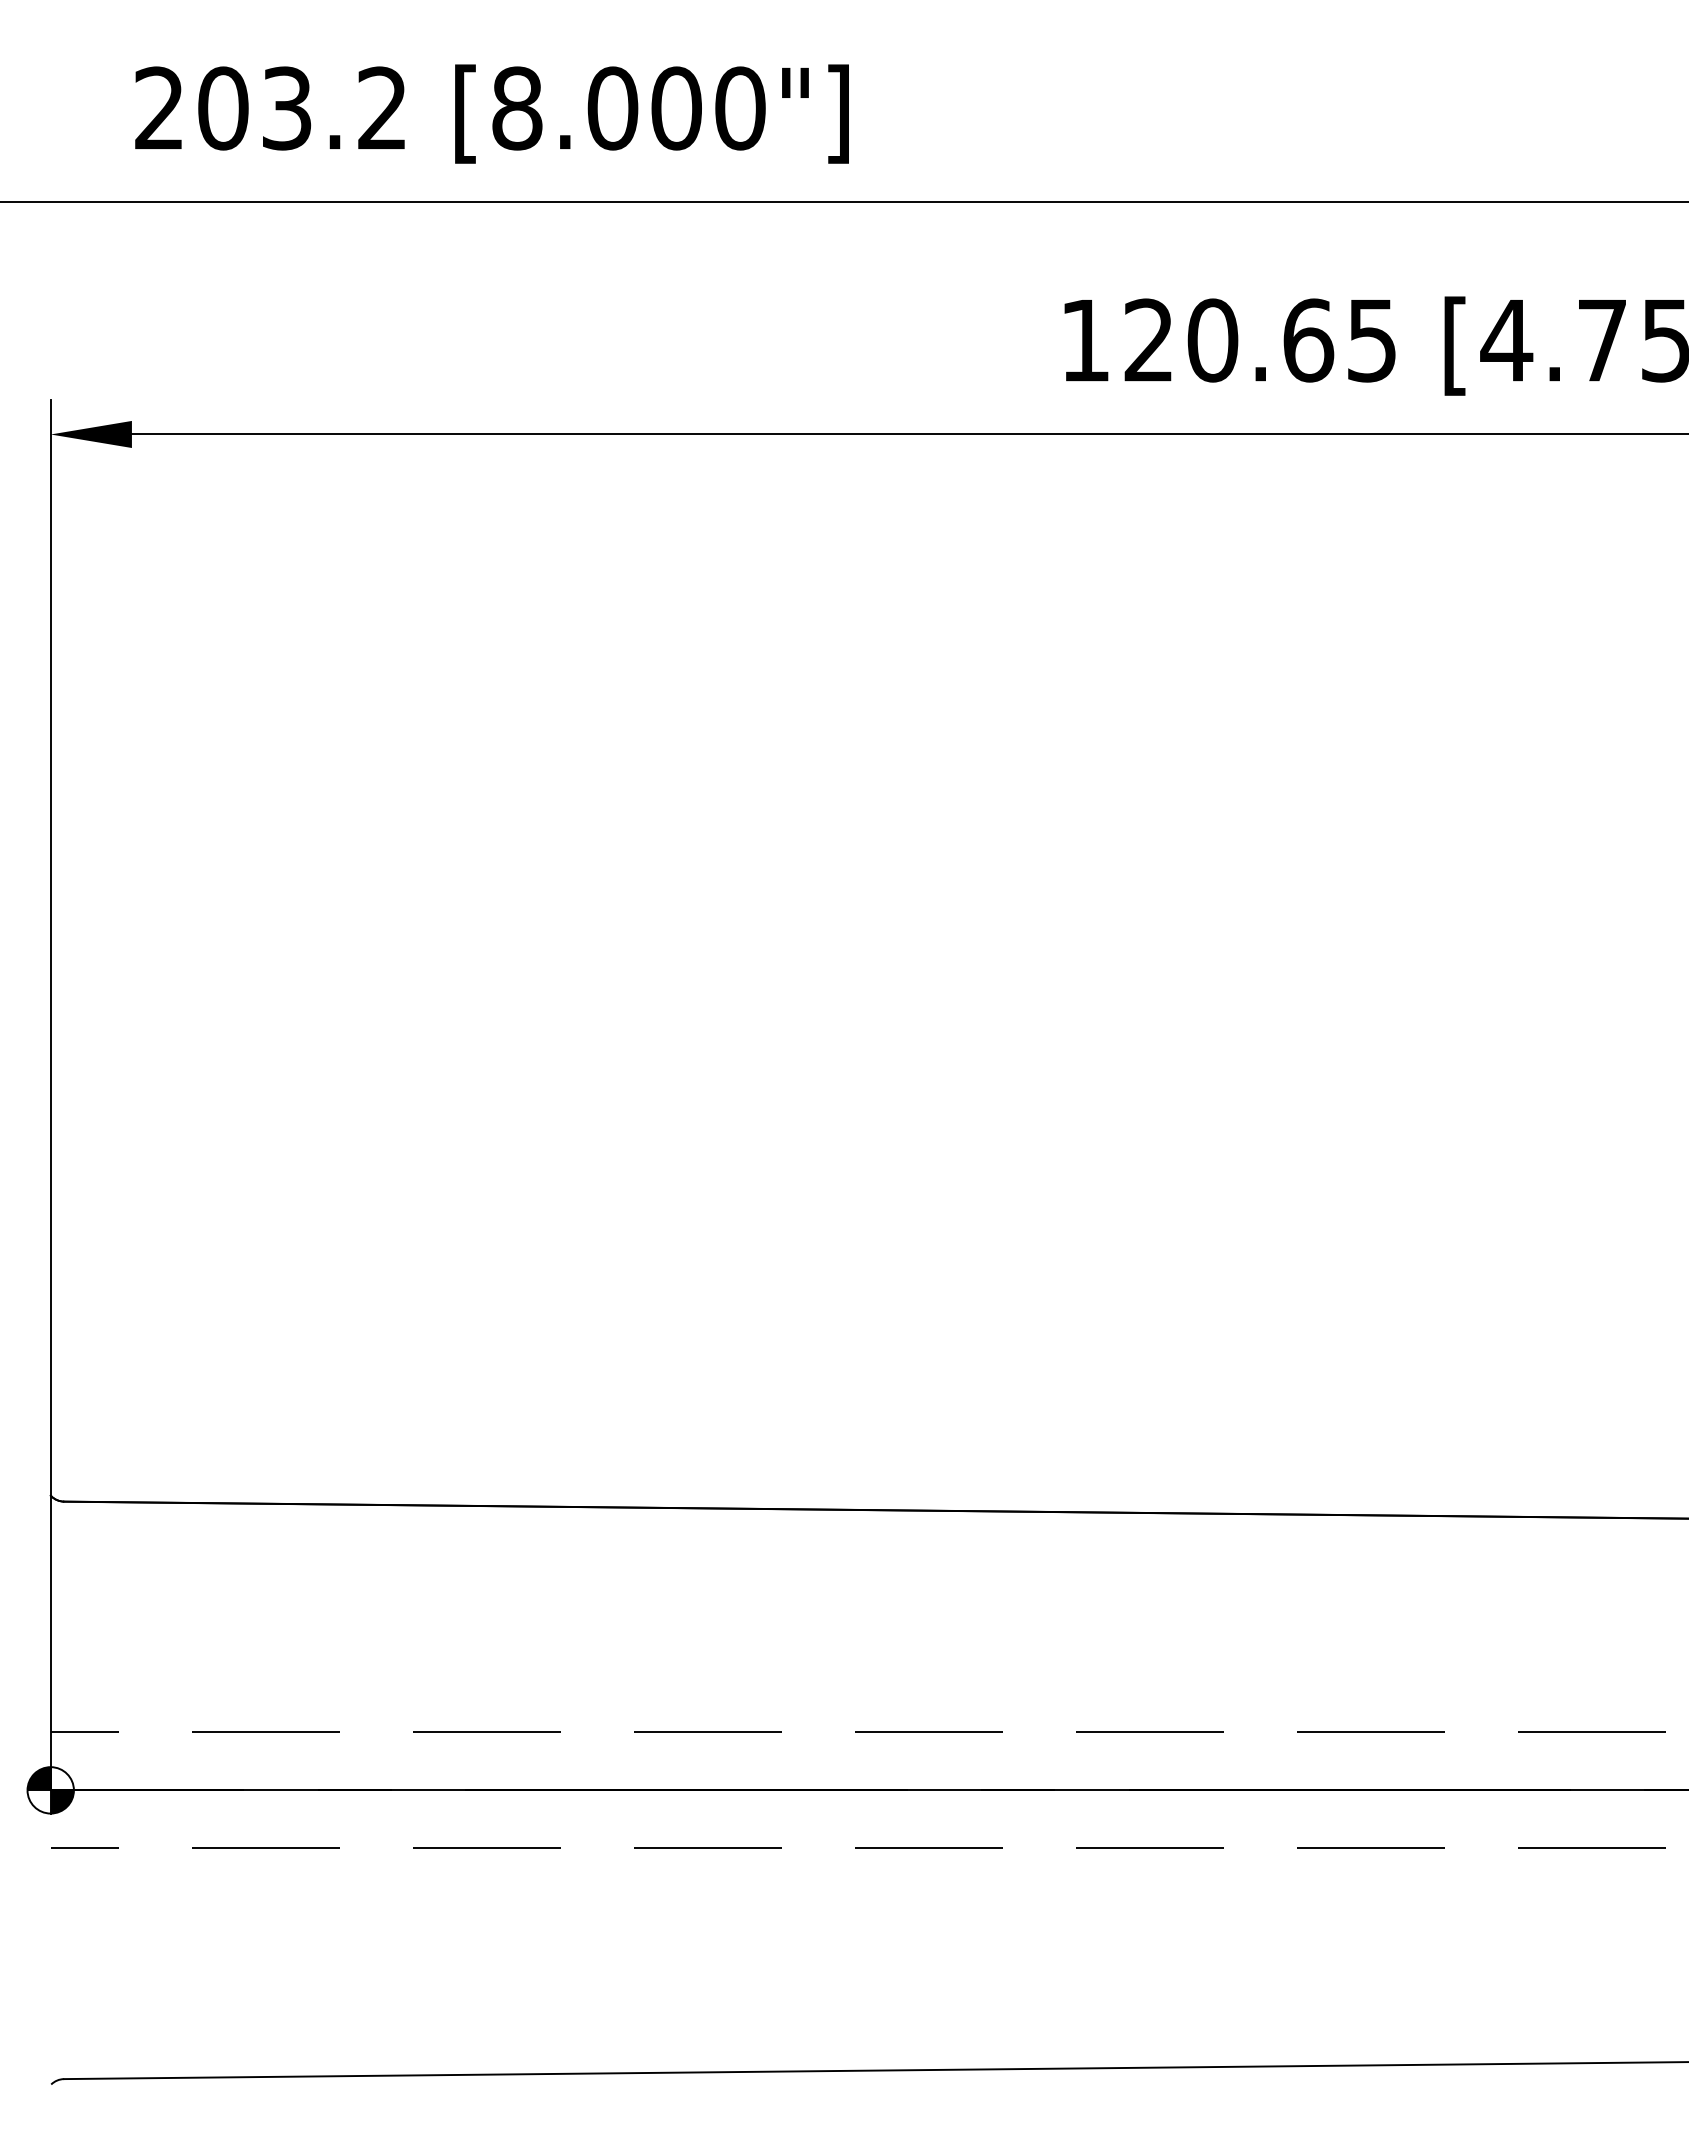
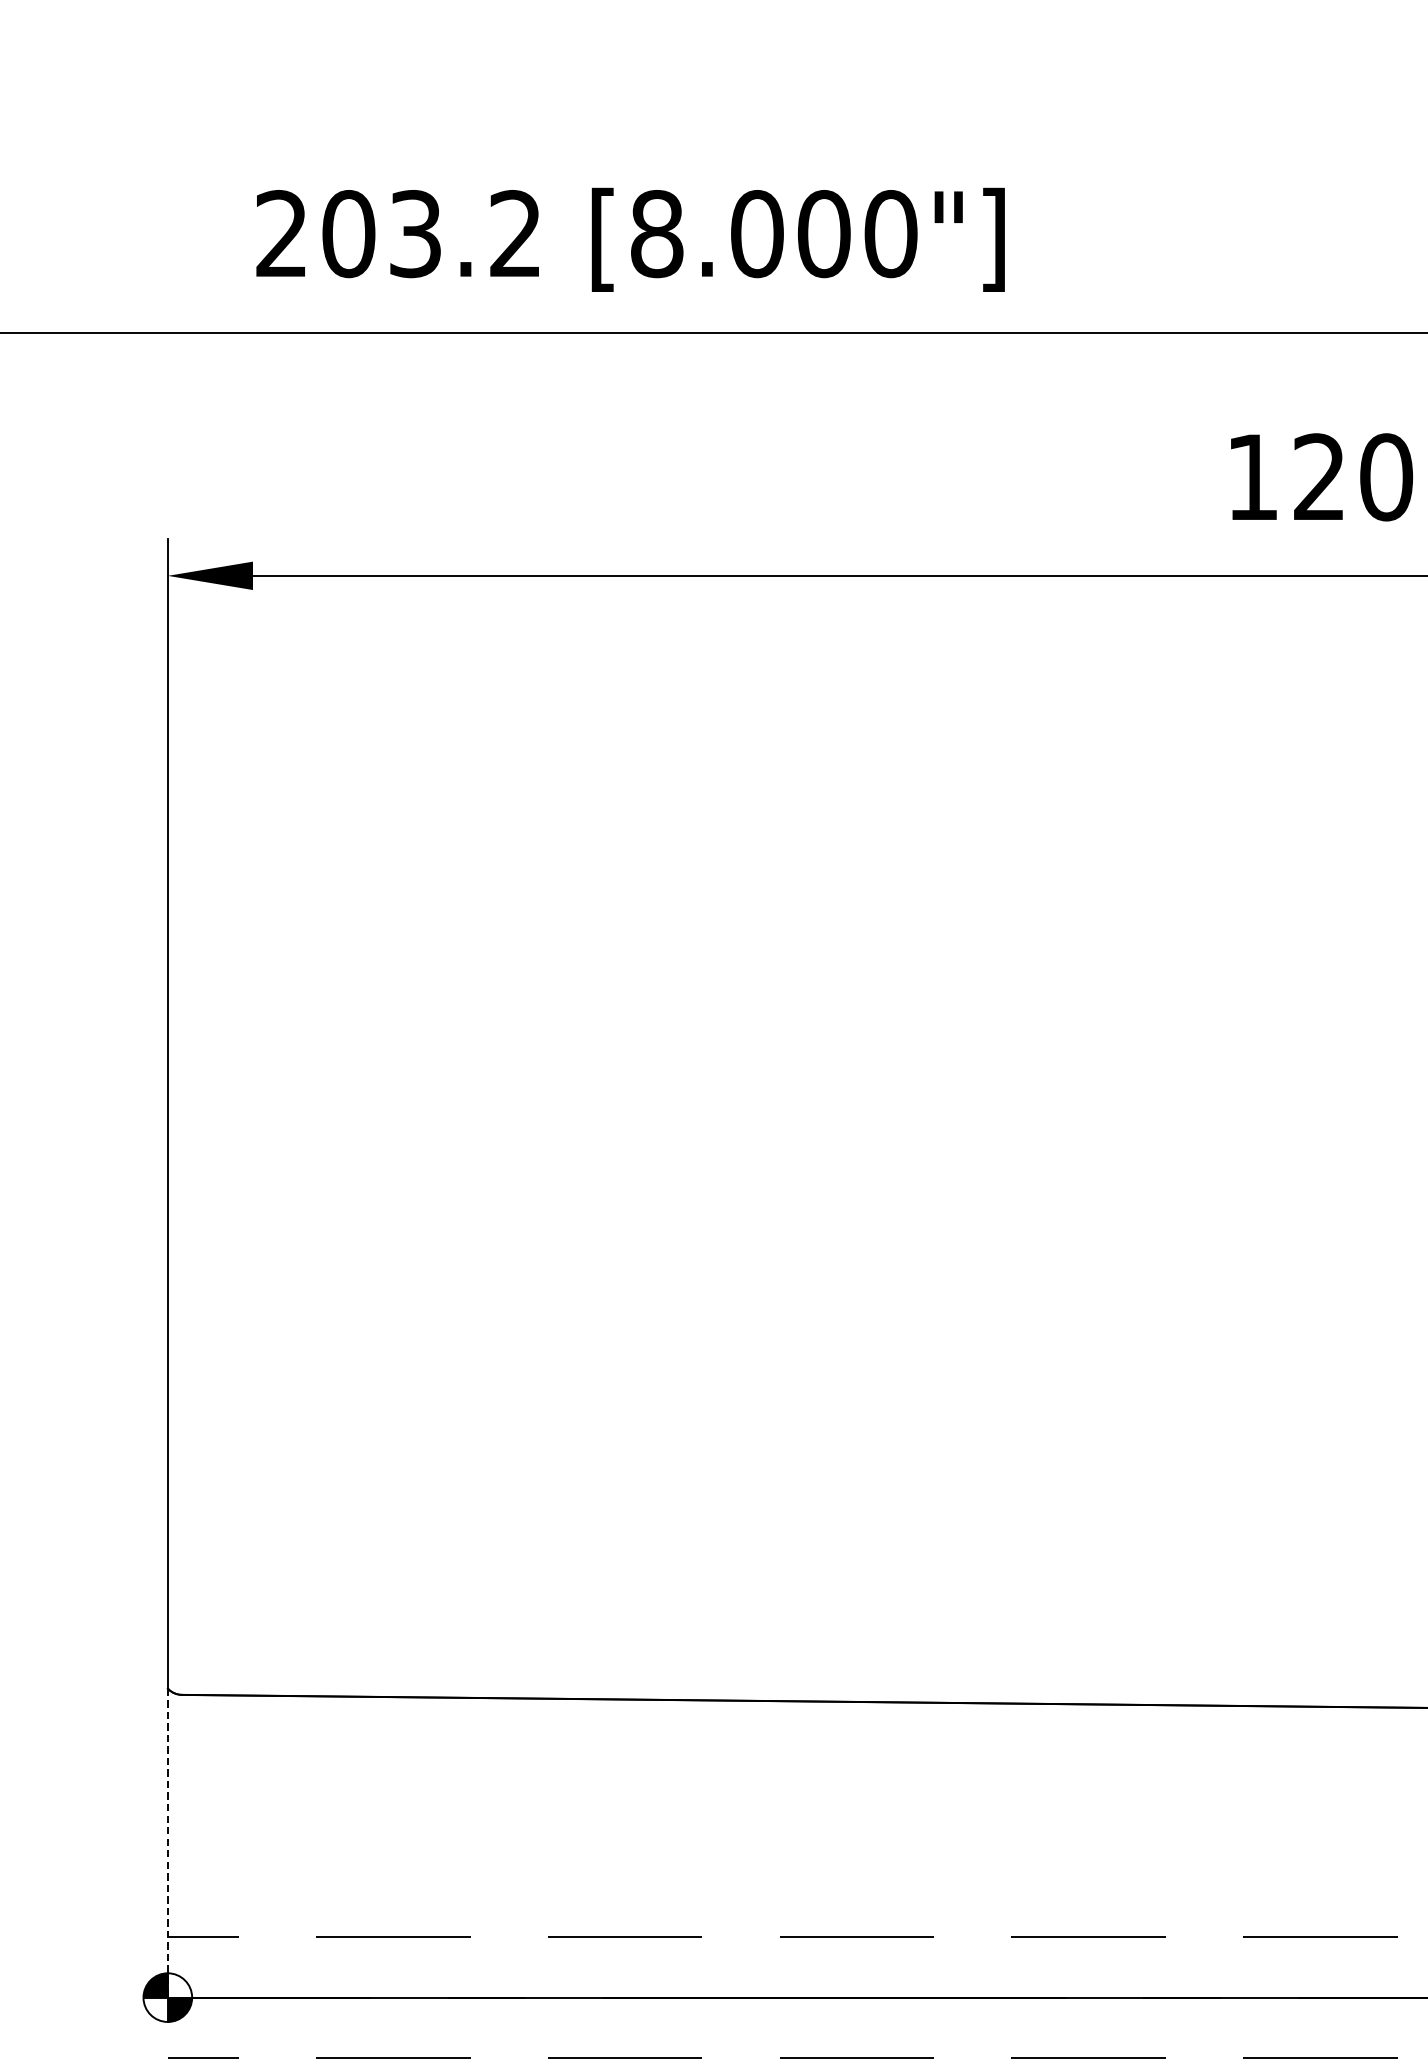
line: (50, 1643) -> (167, 1843), solid -> dashed

